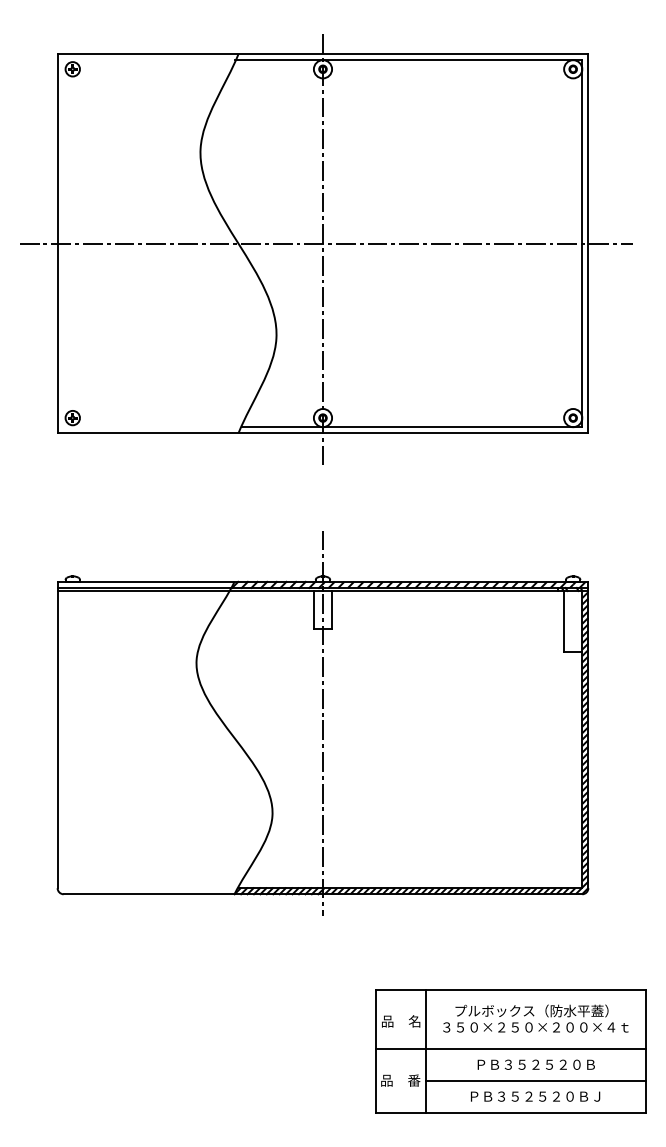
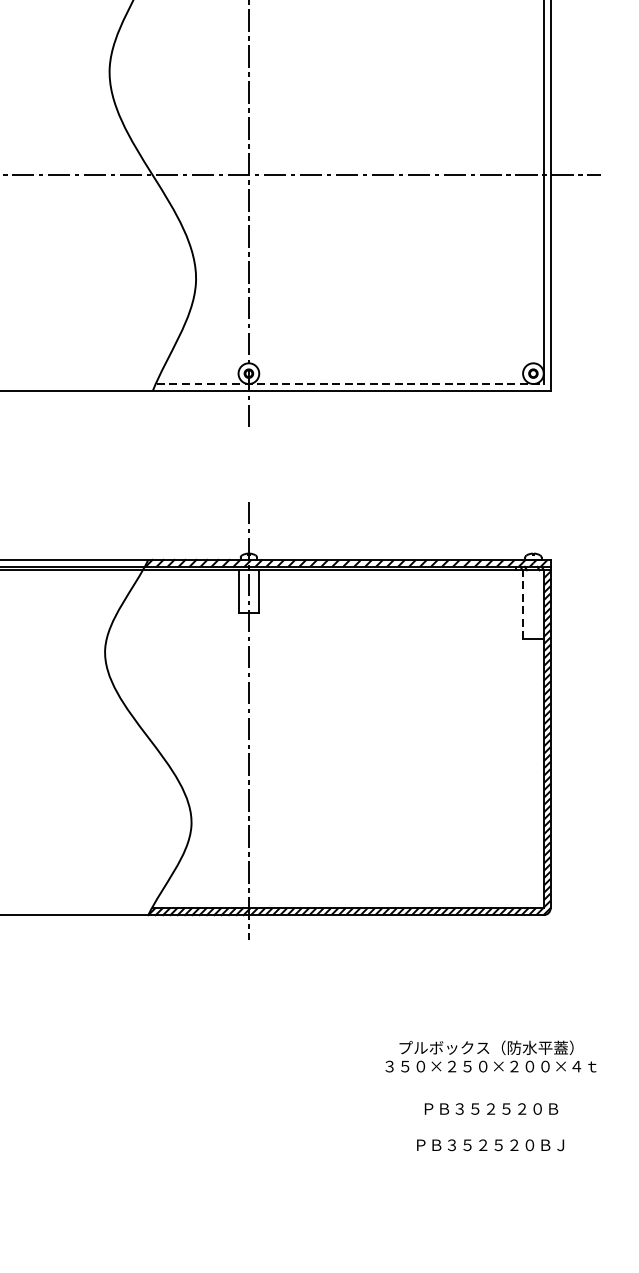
line: (412, 427) -> (350, 384), solid -> dashed
line: (564, 620) -> (523, 603), solid -> dashed
part: (510, 1051) -> (462, 1093), removed

